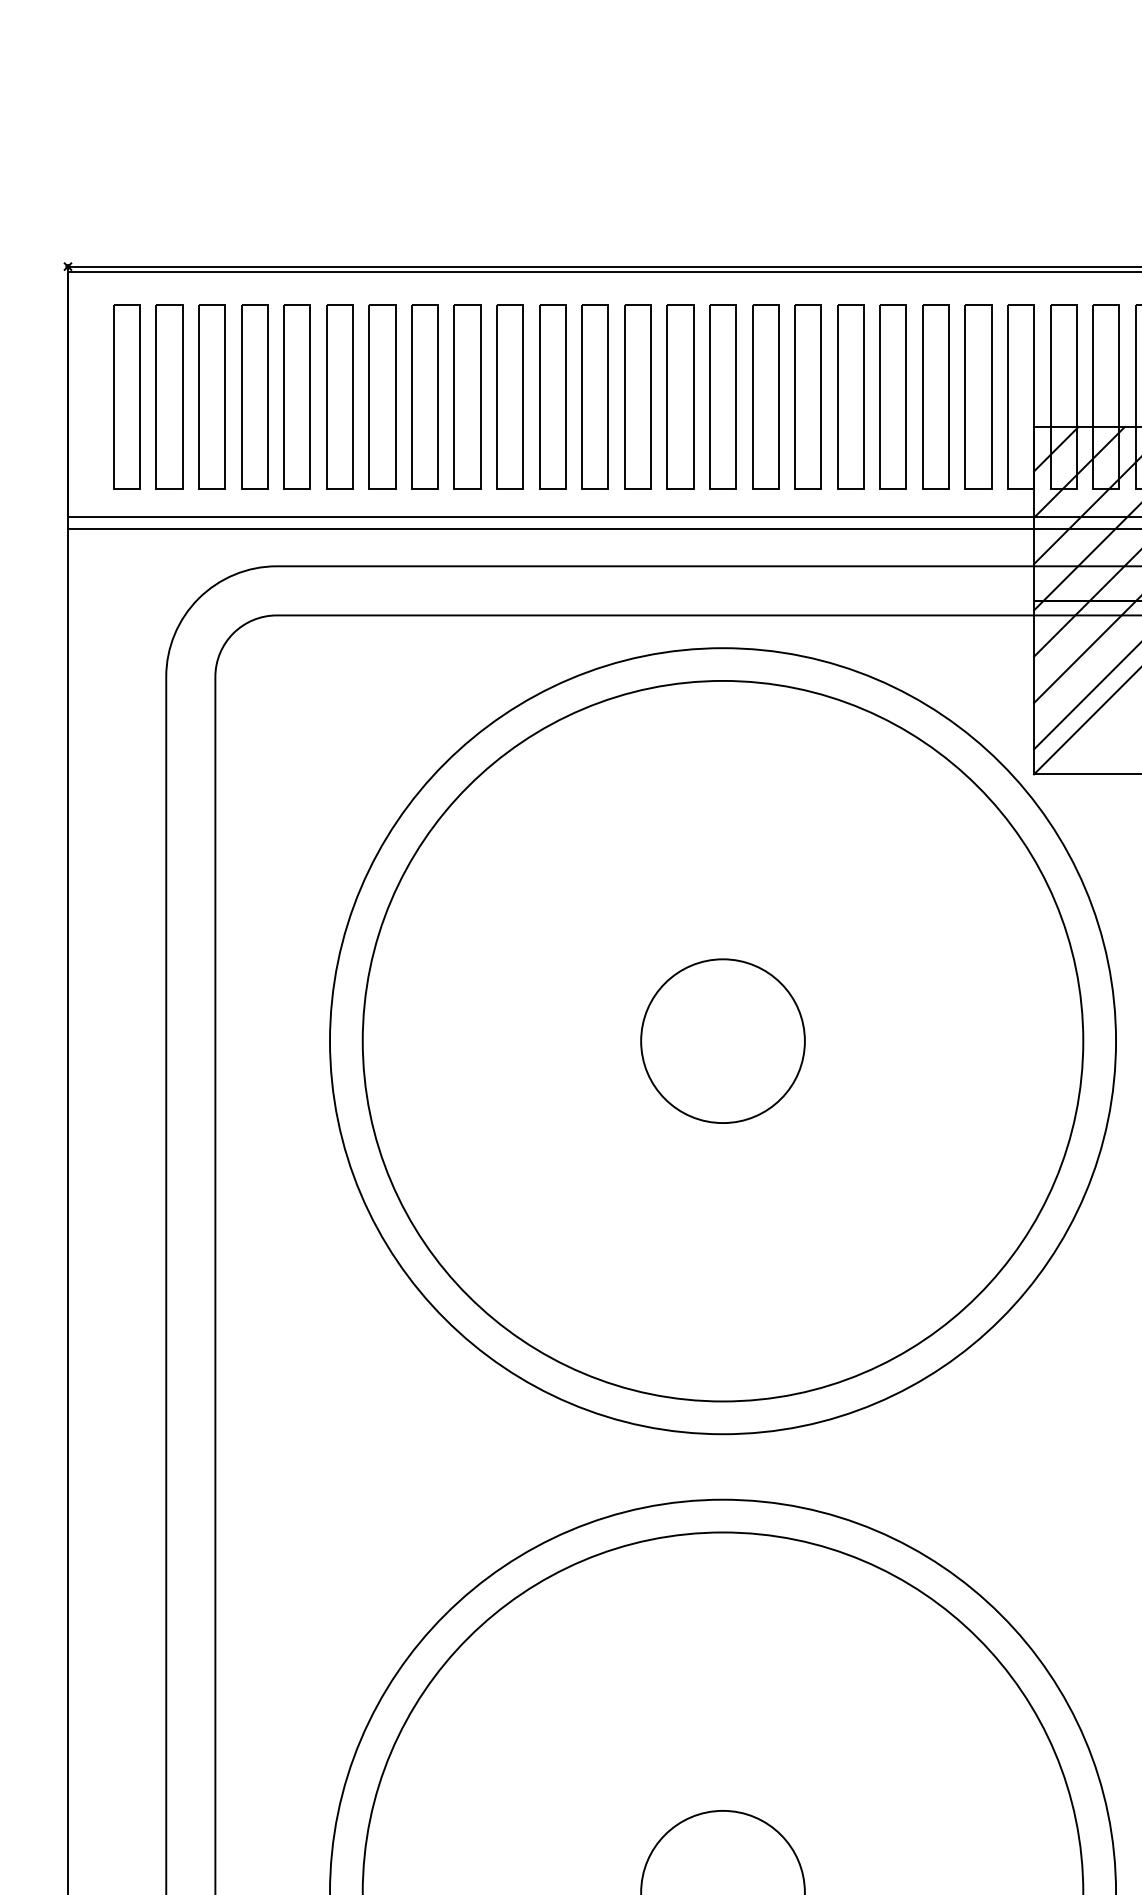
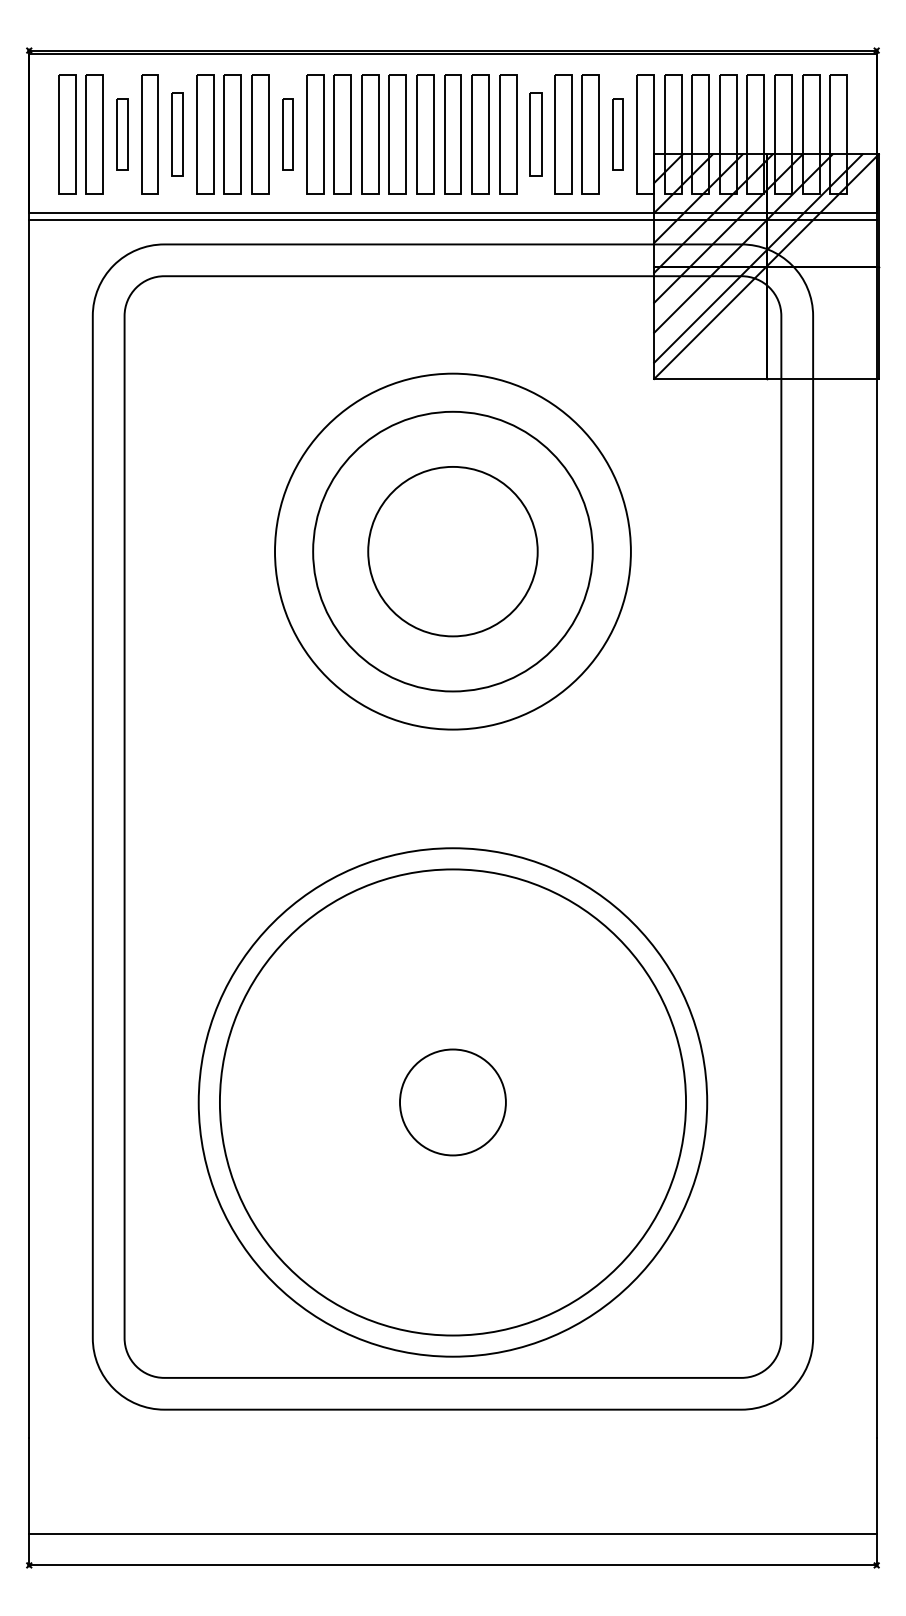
part: (212, 396) -> (122, 134), size x0.6
part: (297, 396) -> (177, 134), size x0.7
part: (467, 396) -> (287, 134), size x0.6
part: (850, 396) -> (535, 134), size x0.7
part: (978, 396) -> (618, 134), size x0.6
circle: (722, 1040) -> (452, 551), size x0.6
circle: (722, 1040) -> (452, 551), size x0.7
circle: (722, 1040) -> (452, 551), size x1.6

